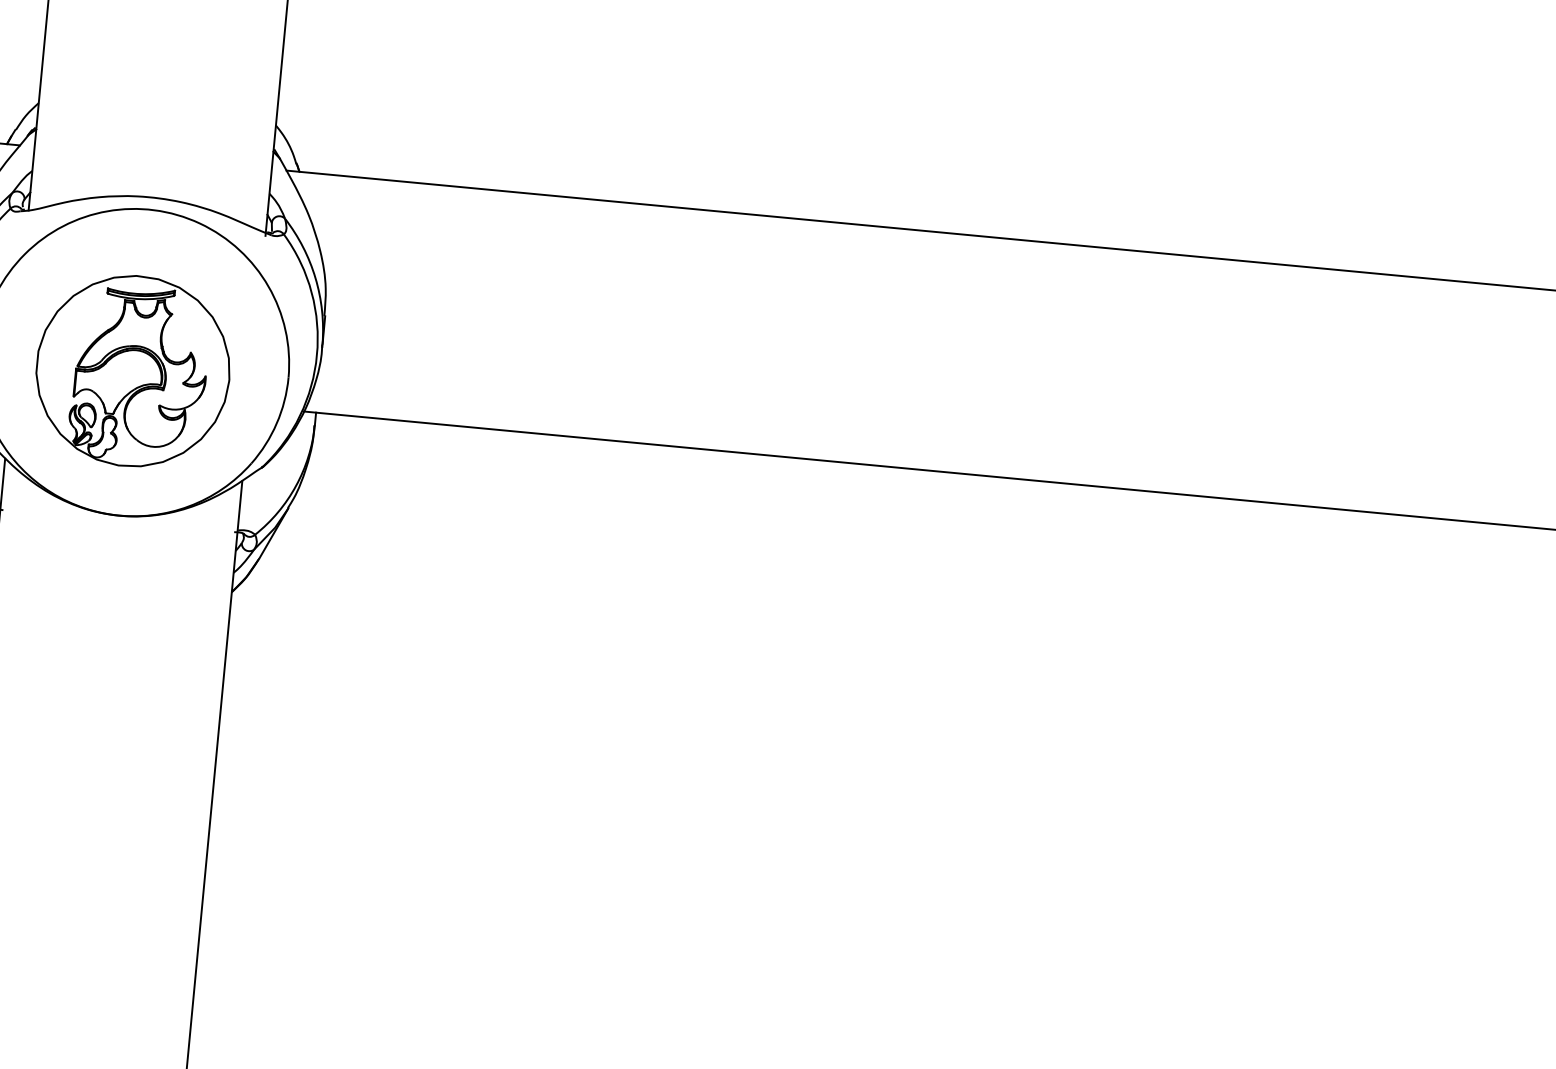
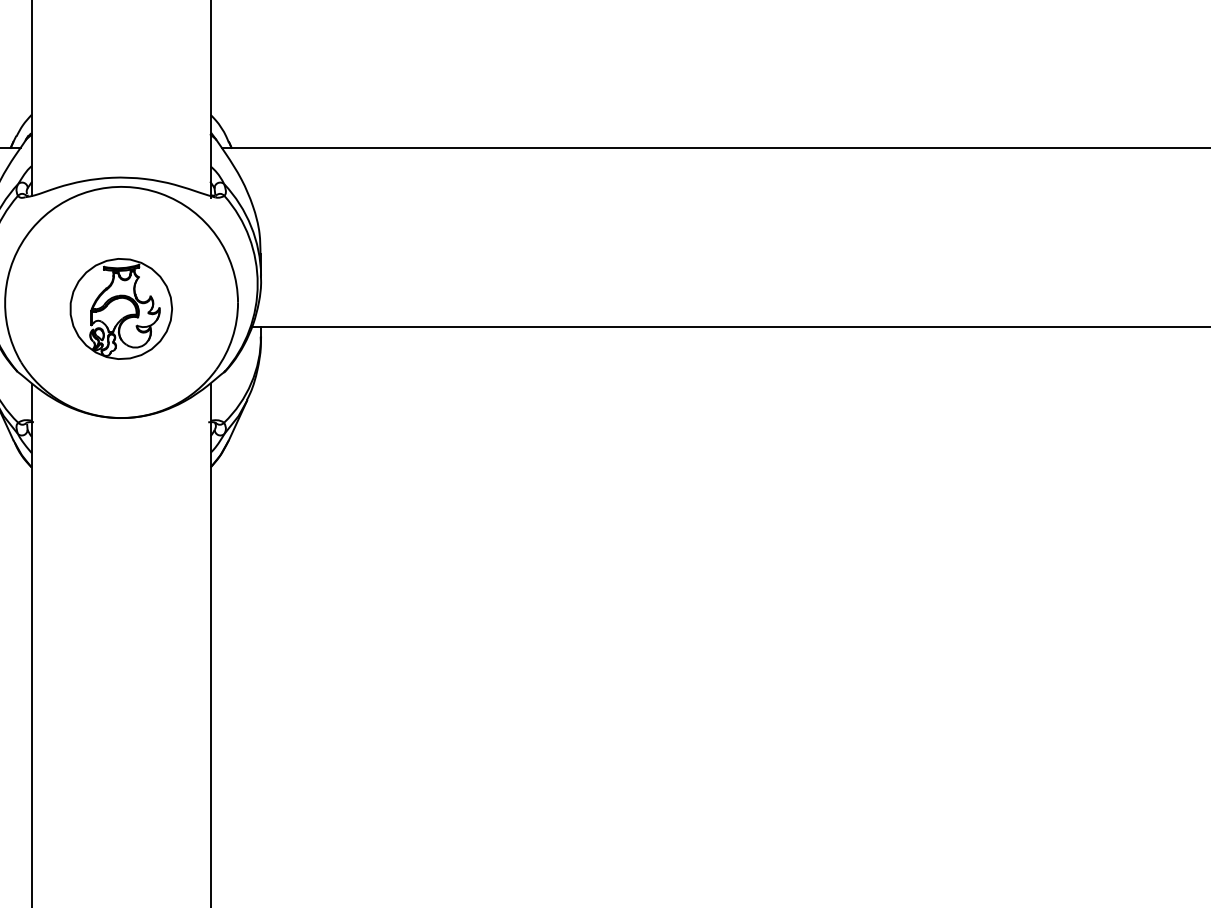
part: (133, 370) -> (121, 308), size x0.7

